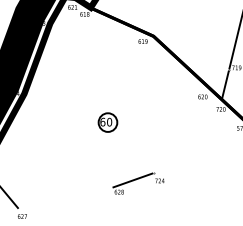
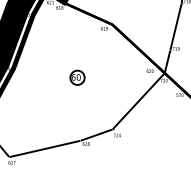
part: (107, 122) -> (77, 77), moved
line: (187, 136) -> (138, 101), added
line: (64, 197) -> (44, 148), added

